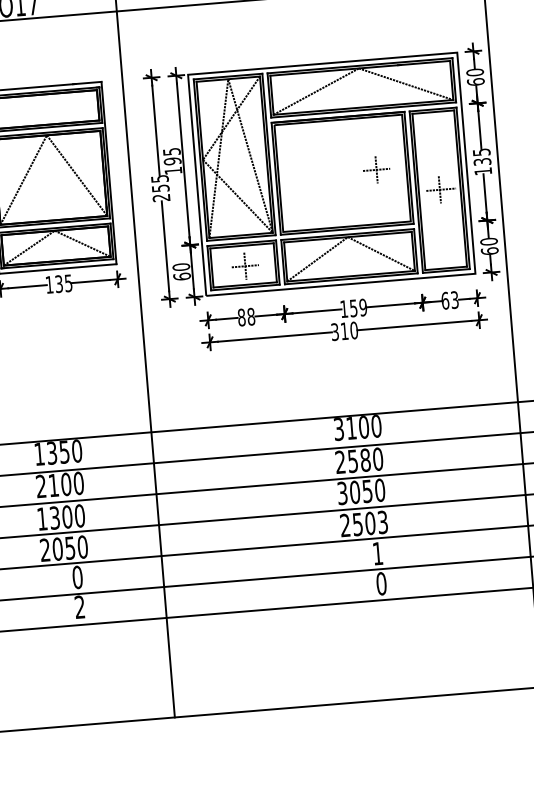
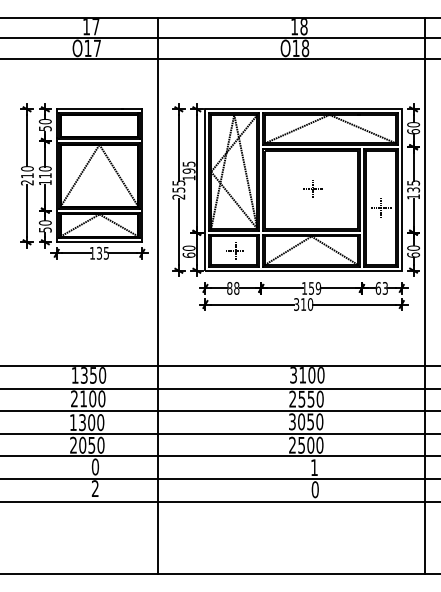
part: (375, 168) -> (312, 188), moved
text: (364, 459) -> (310, 398), 2580 -> 2550
text: (382, 521) -> (319, 444), 2503 -> 2500

